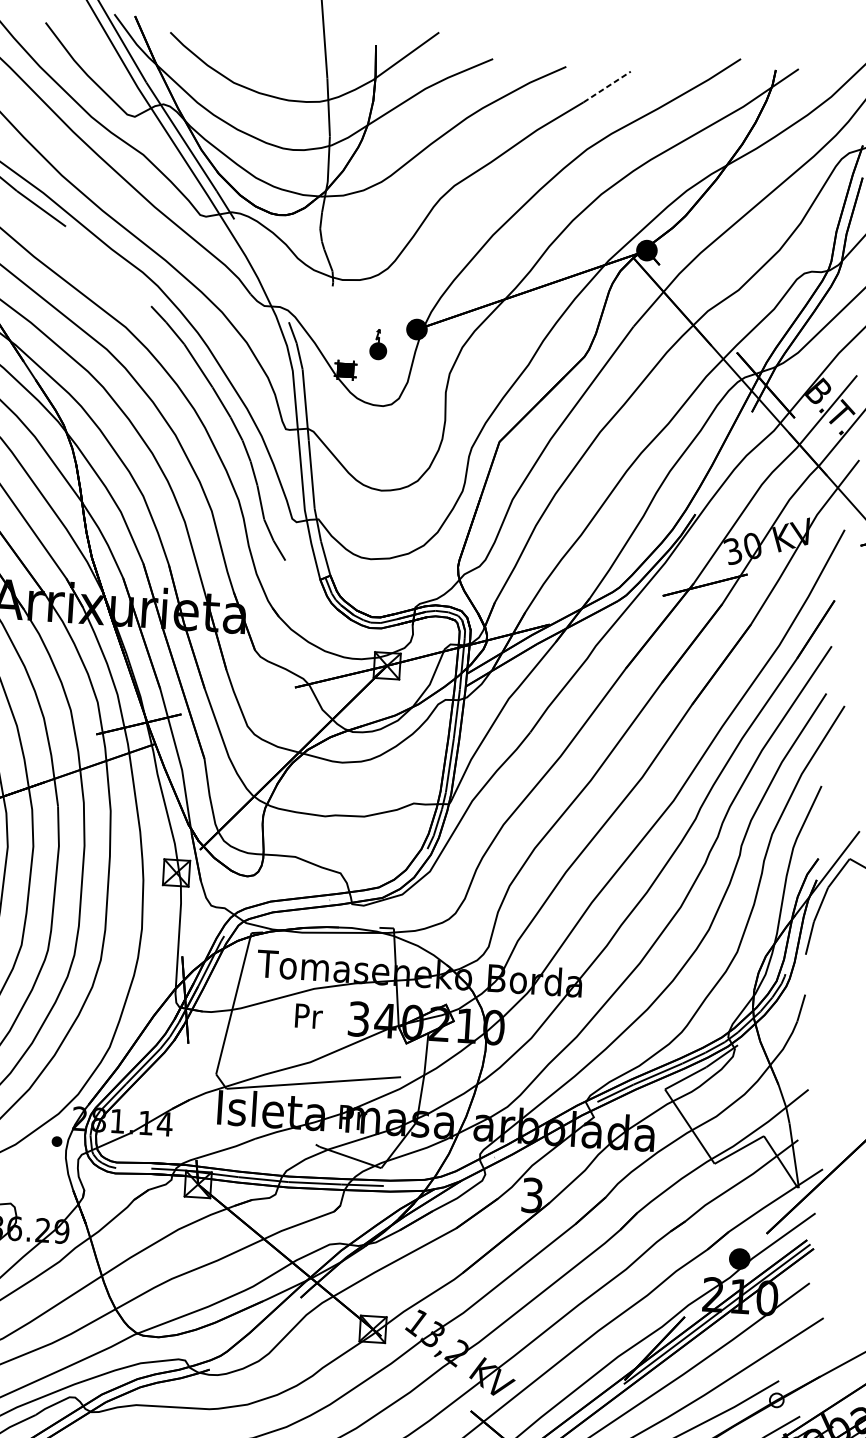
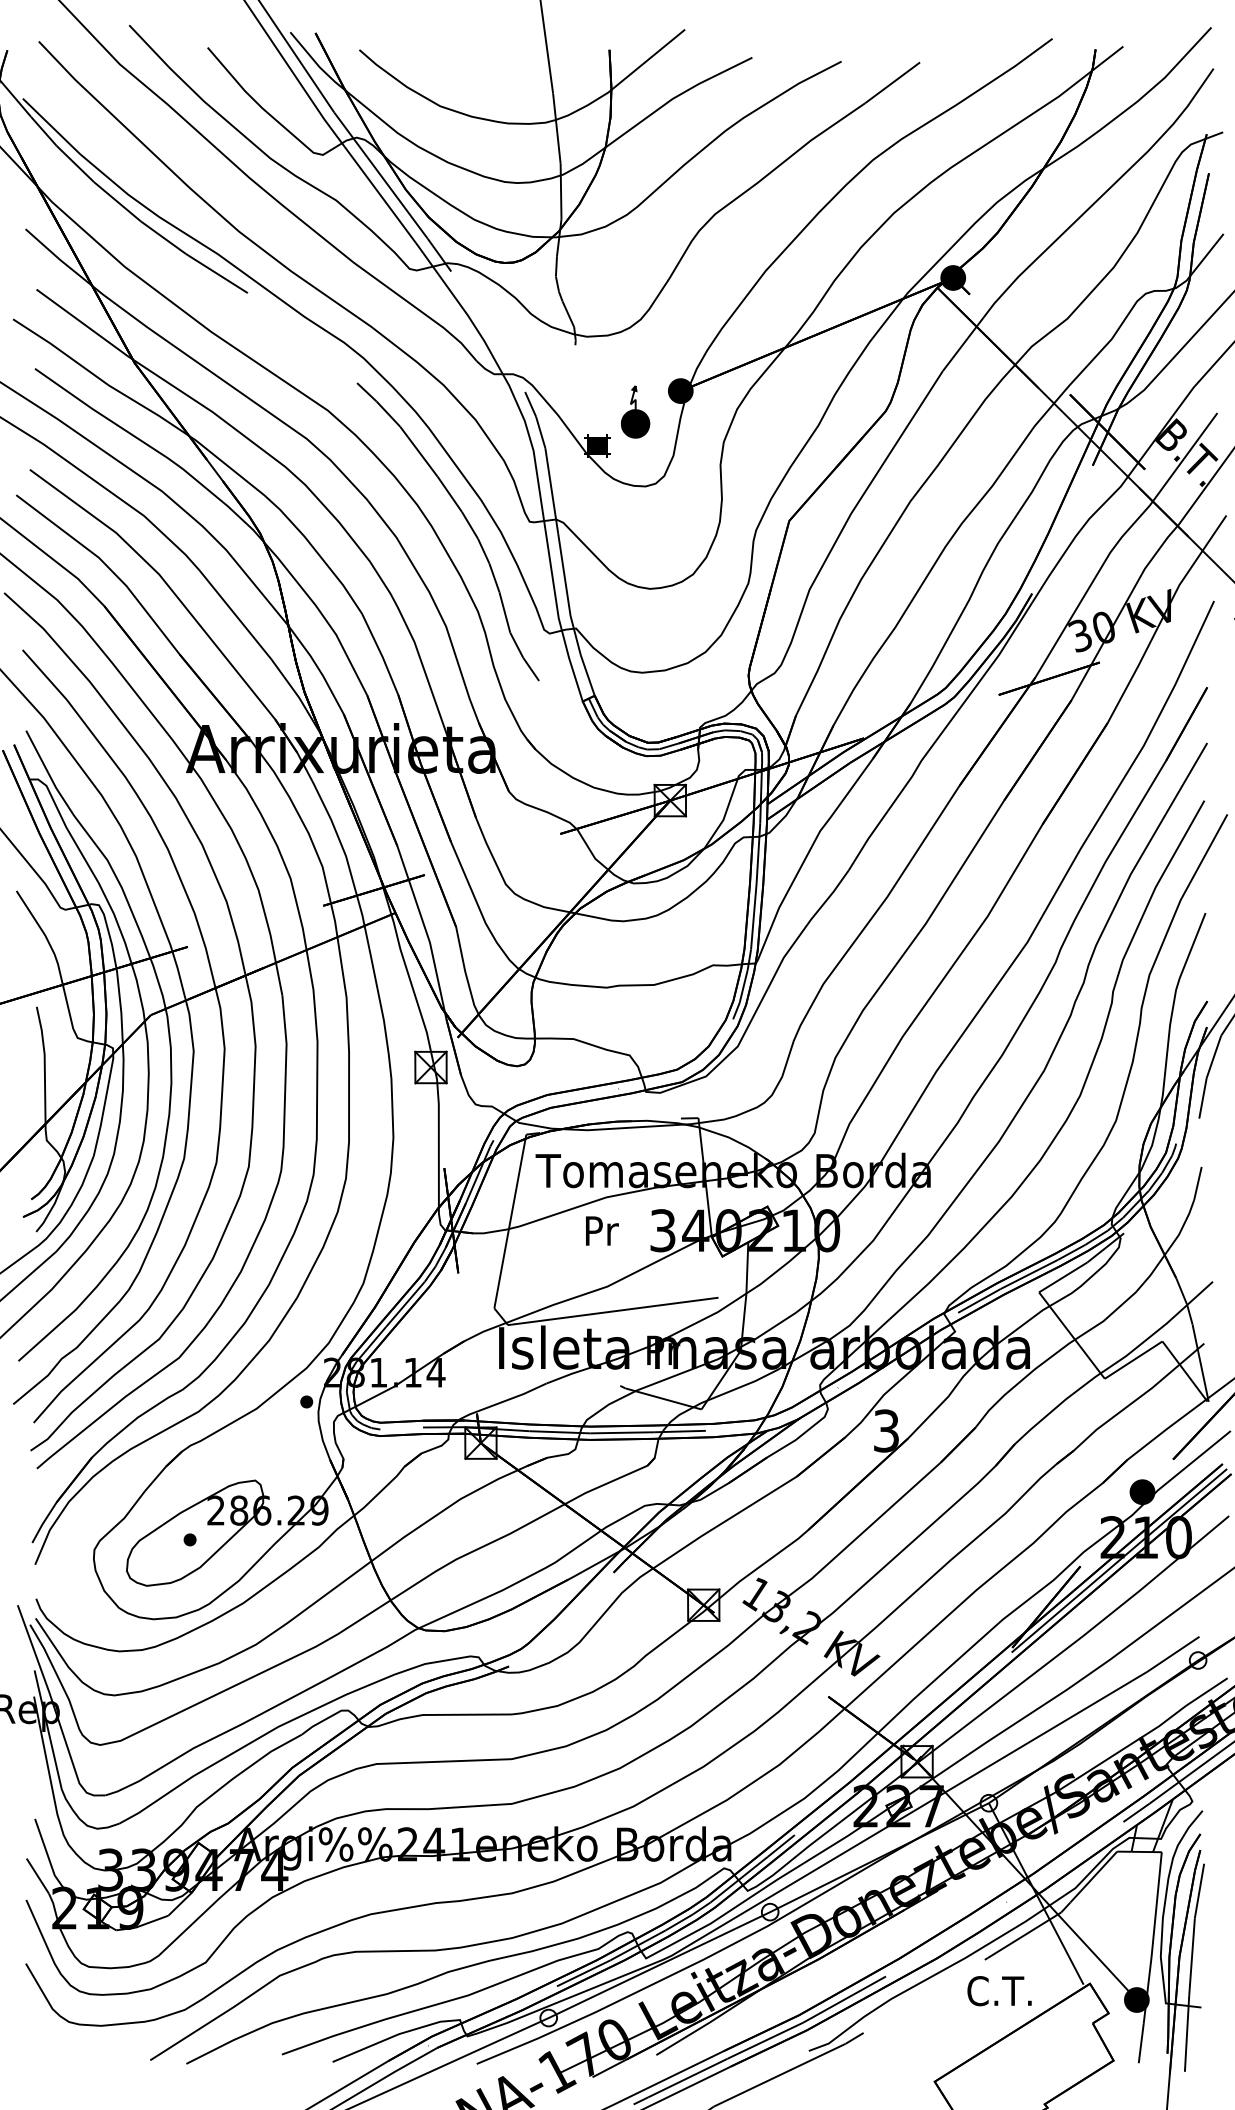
line: (607, 86) -> (893, 82), dashed -> solid
part: (378, 343) -> (635, 411), size x1.43

